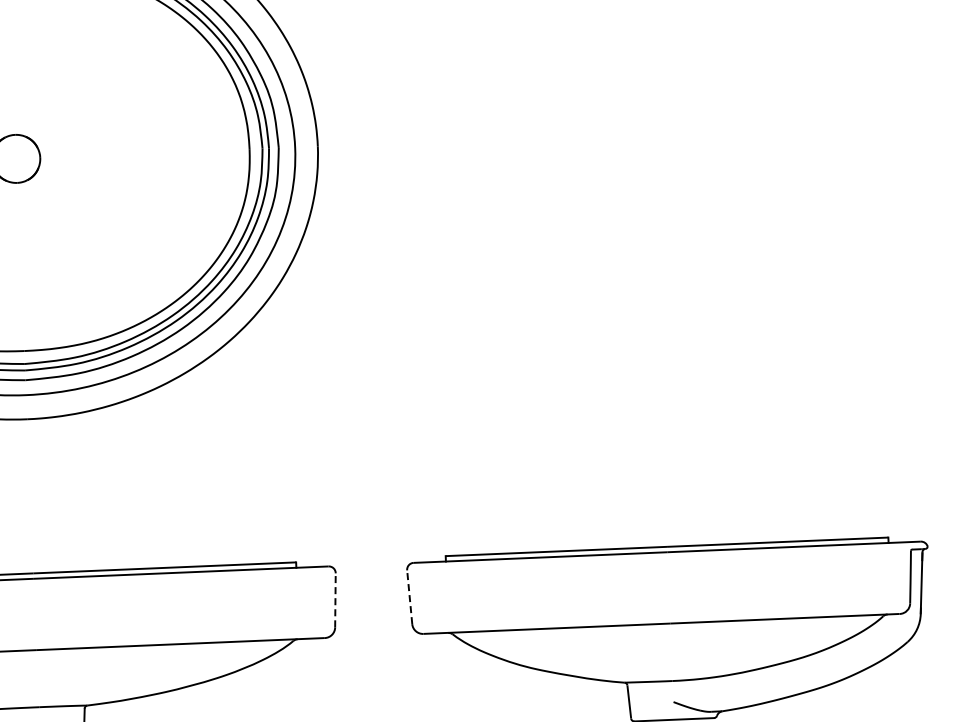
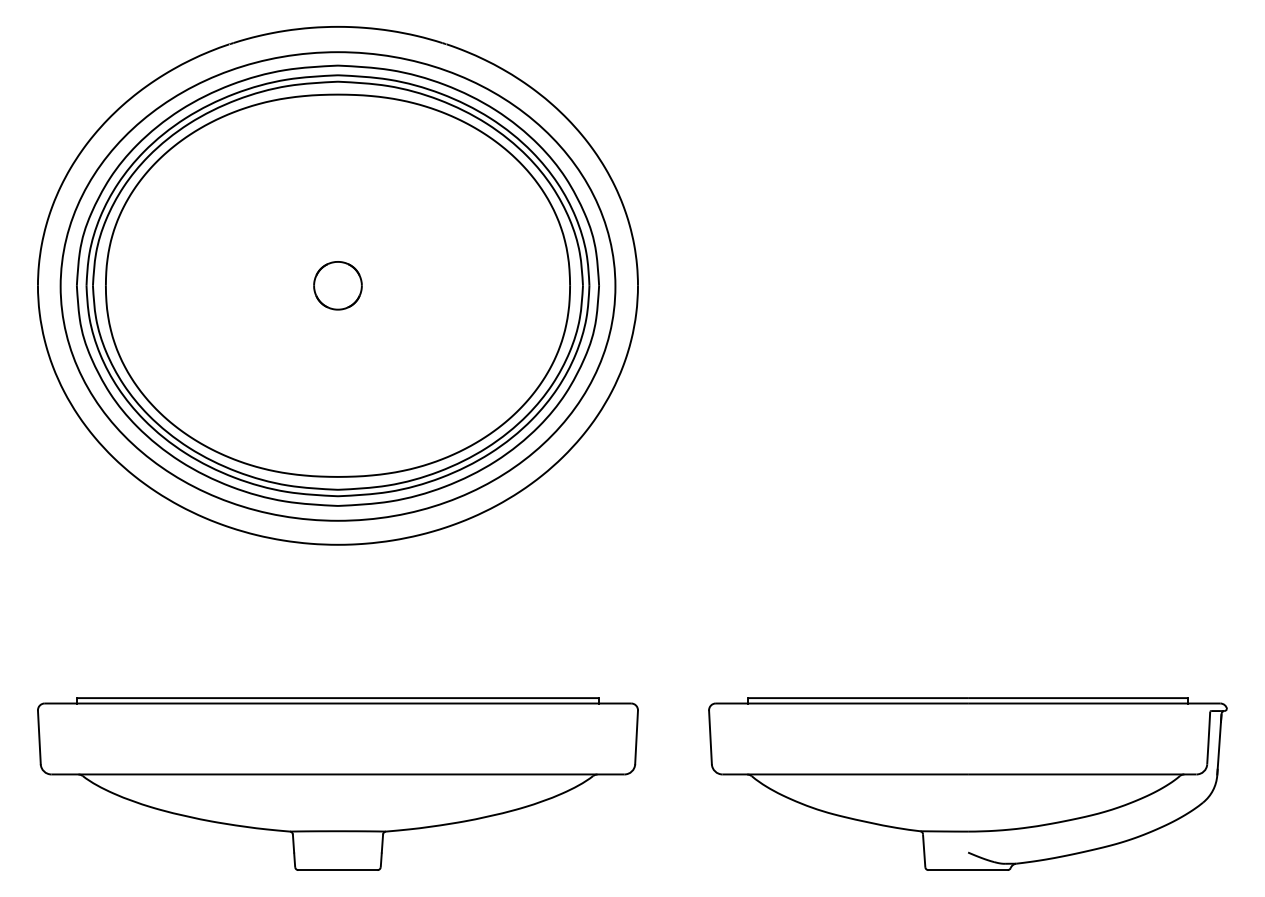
line: (409, 597) -> (710, 737), dashed -> solid
line: (335, 600) -> (636, 737), dashed -> solid

